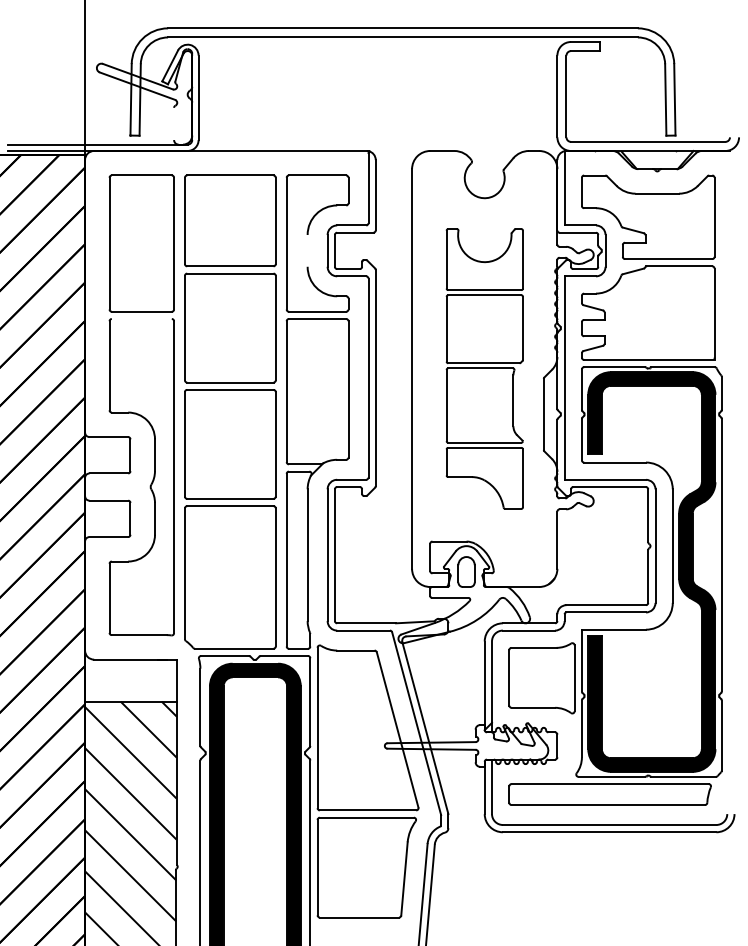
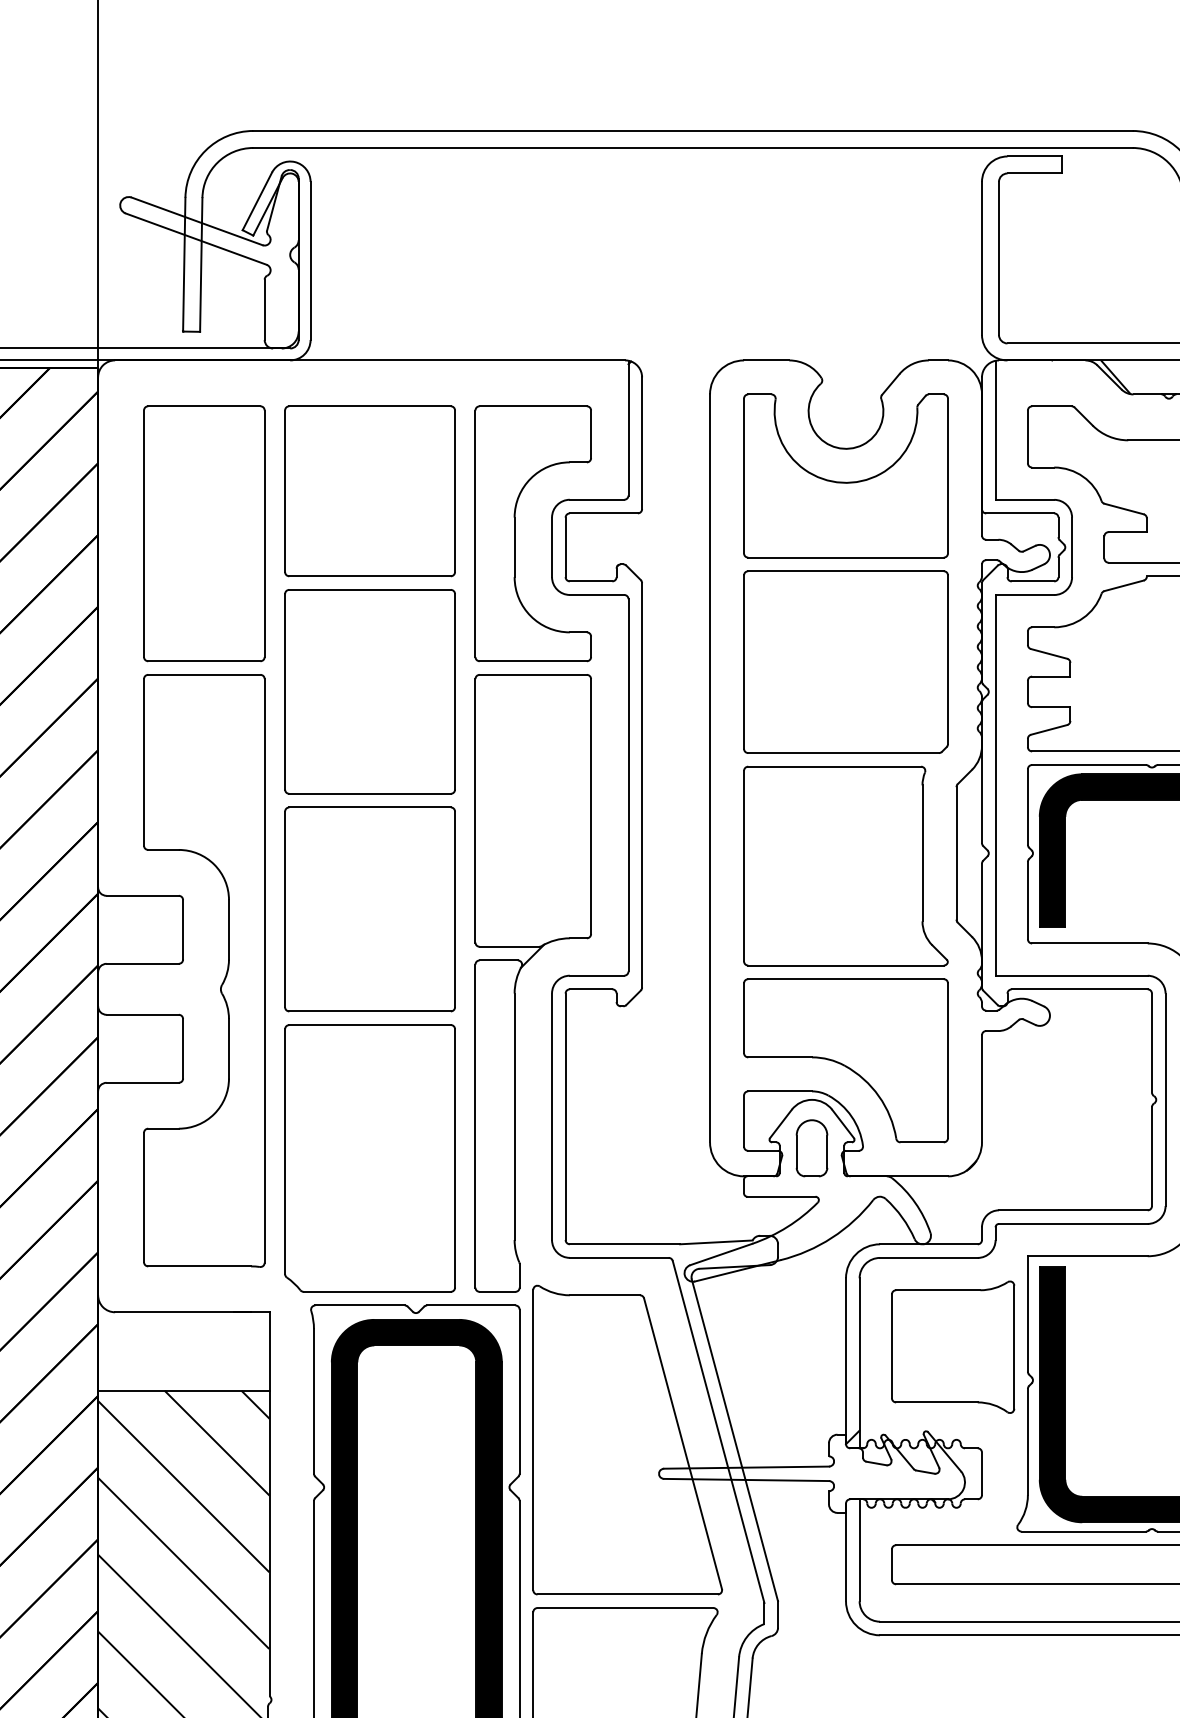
line: (174, 123) -> (265, 308), added
line: (307, 250) -> (514, 546), added
line: (141, 319) -> (203, 675), added
part: (484, 368) -> (845, 767), size x1.43

